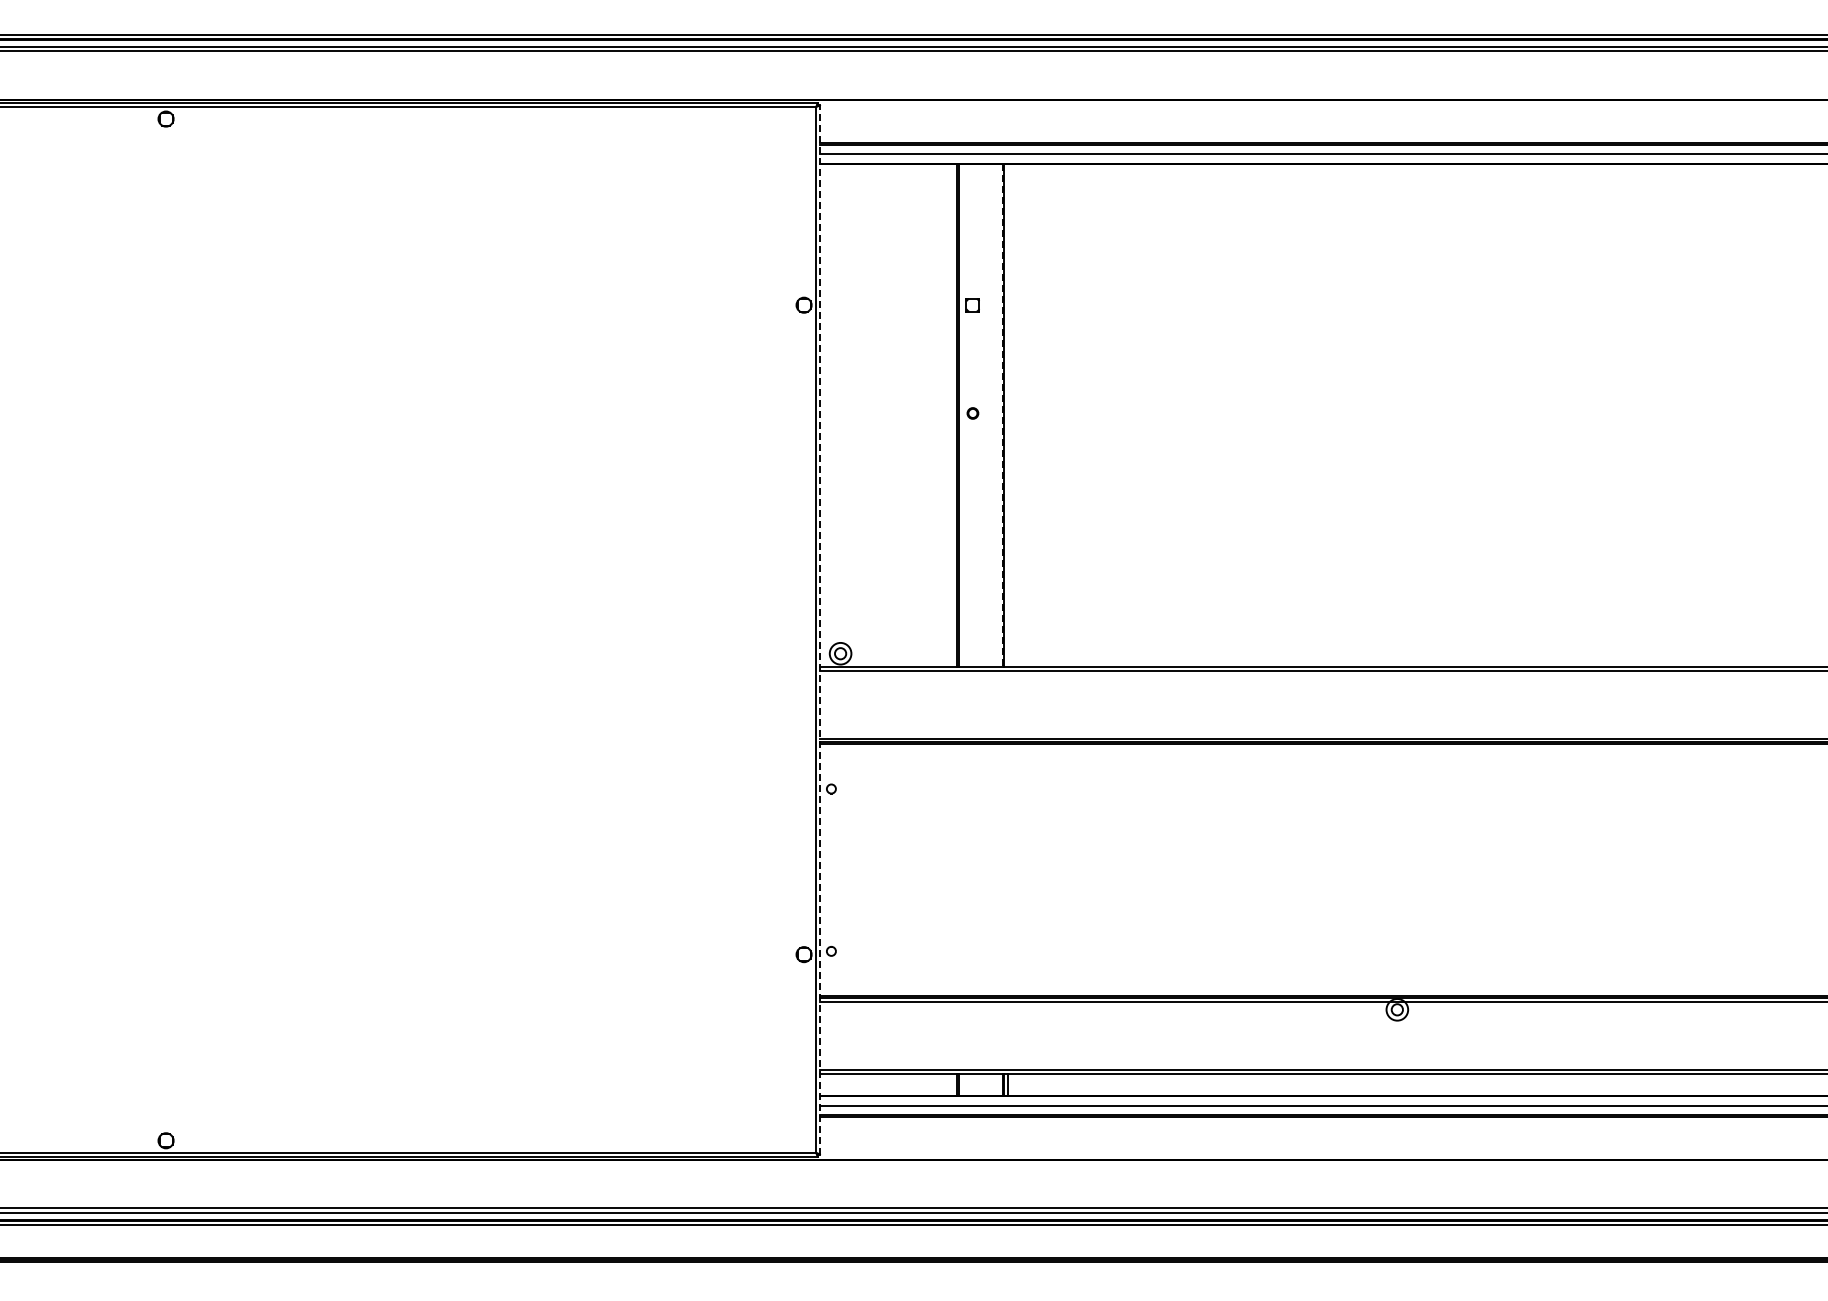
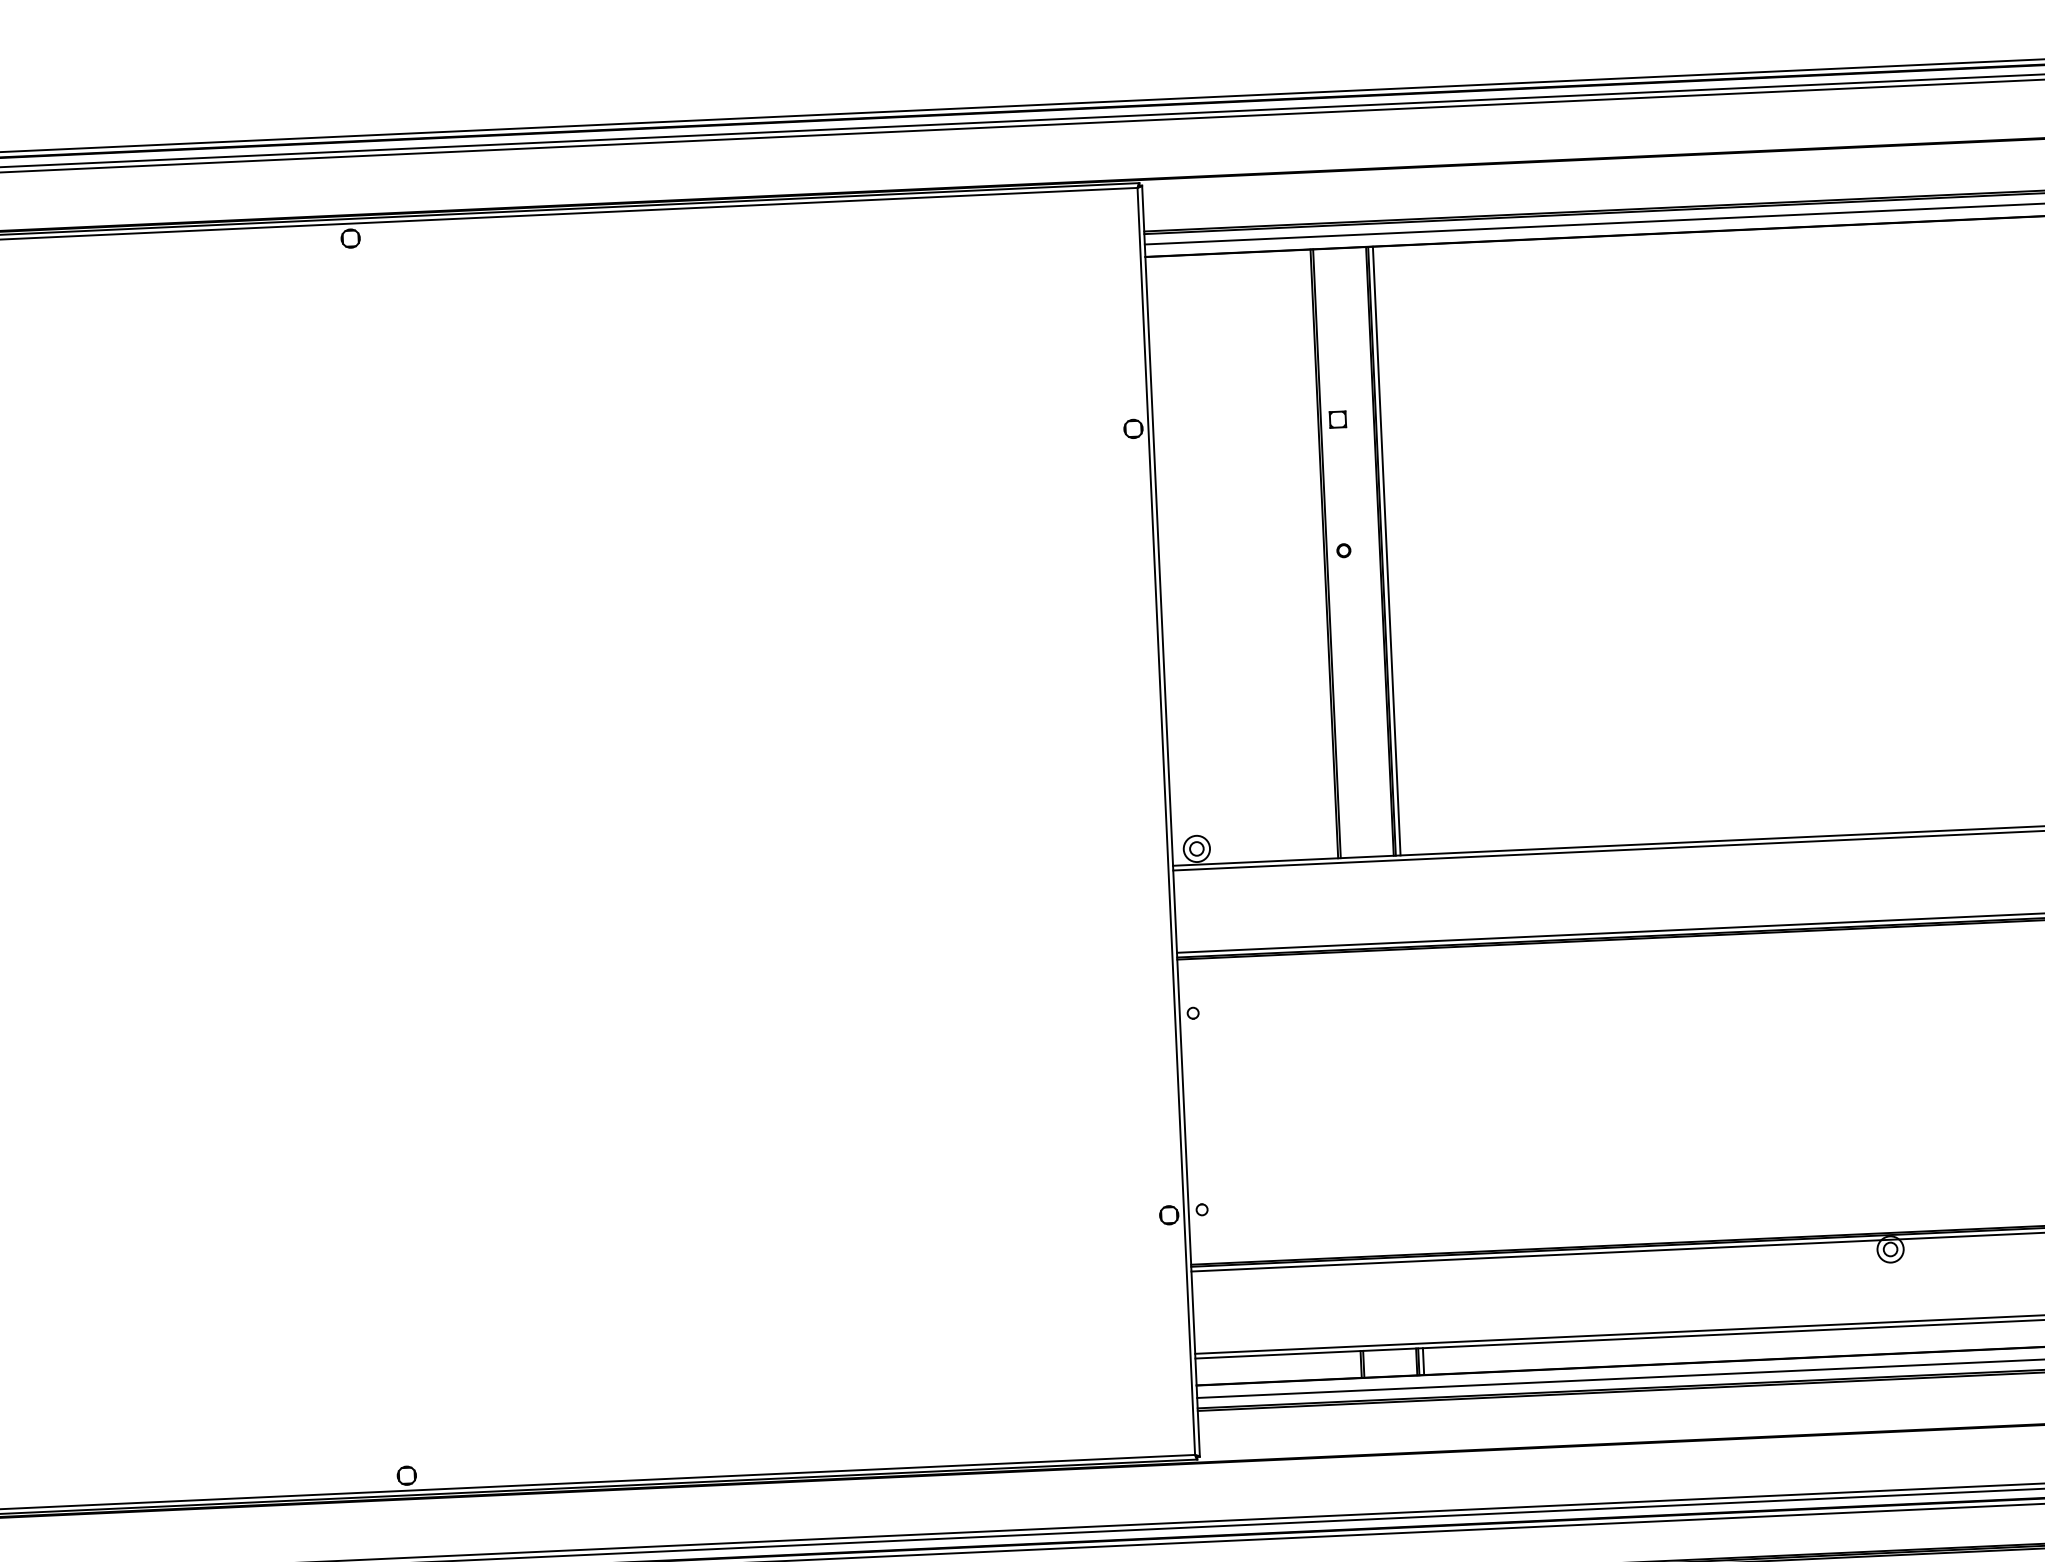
line: (1002, 415) -> (1379, 551), dashed -> solid
line: (1008, 415) -> (1387, 551), added
line: (820, 629) -> (1171, 820), dashed -> solid

